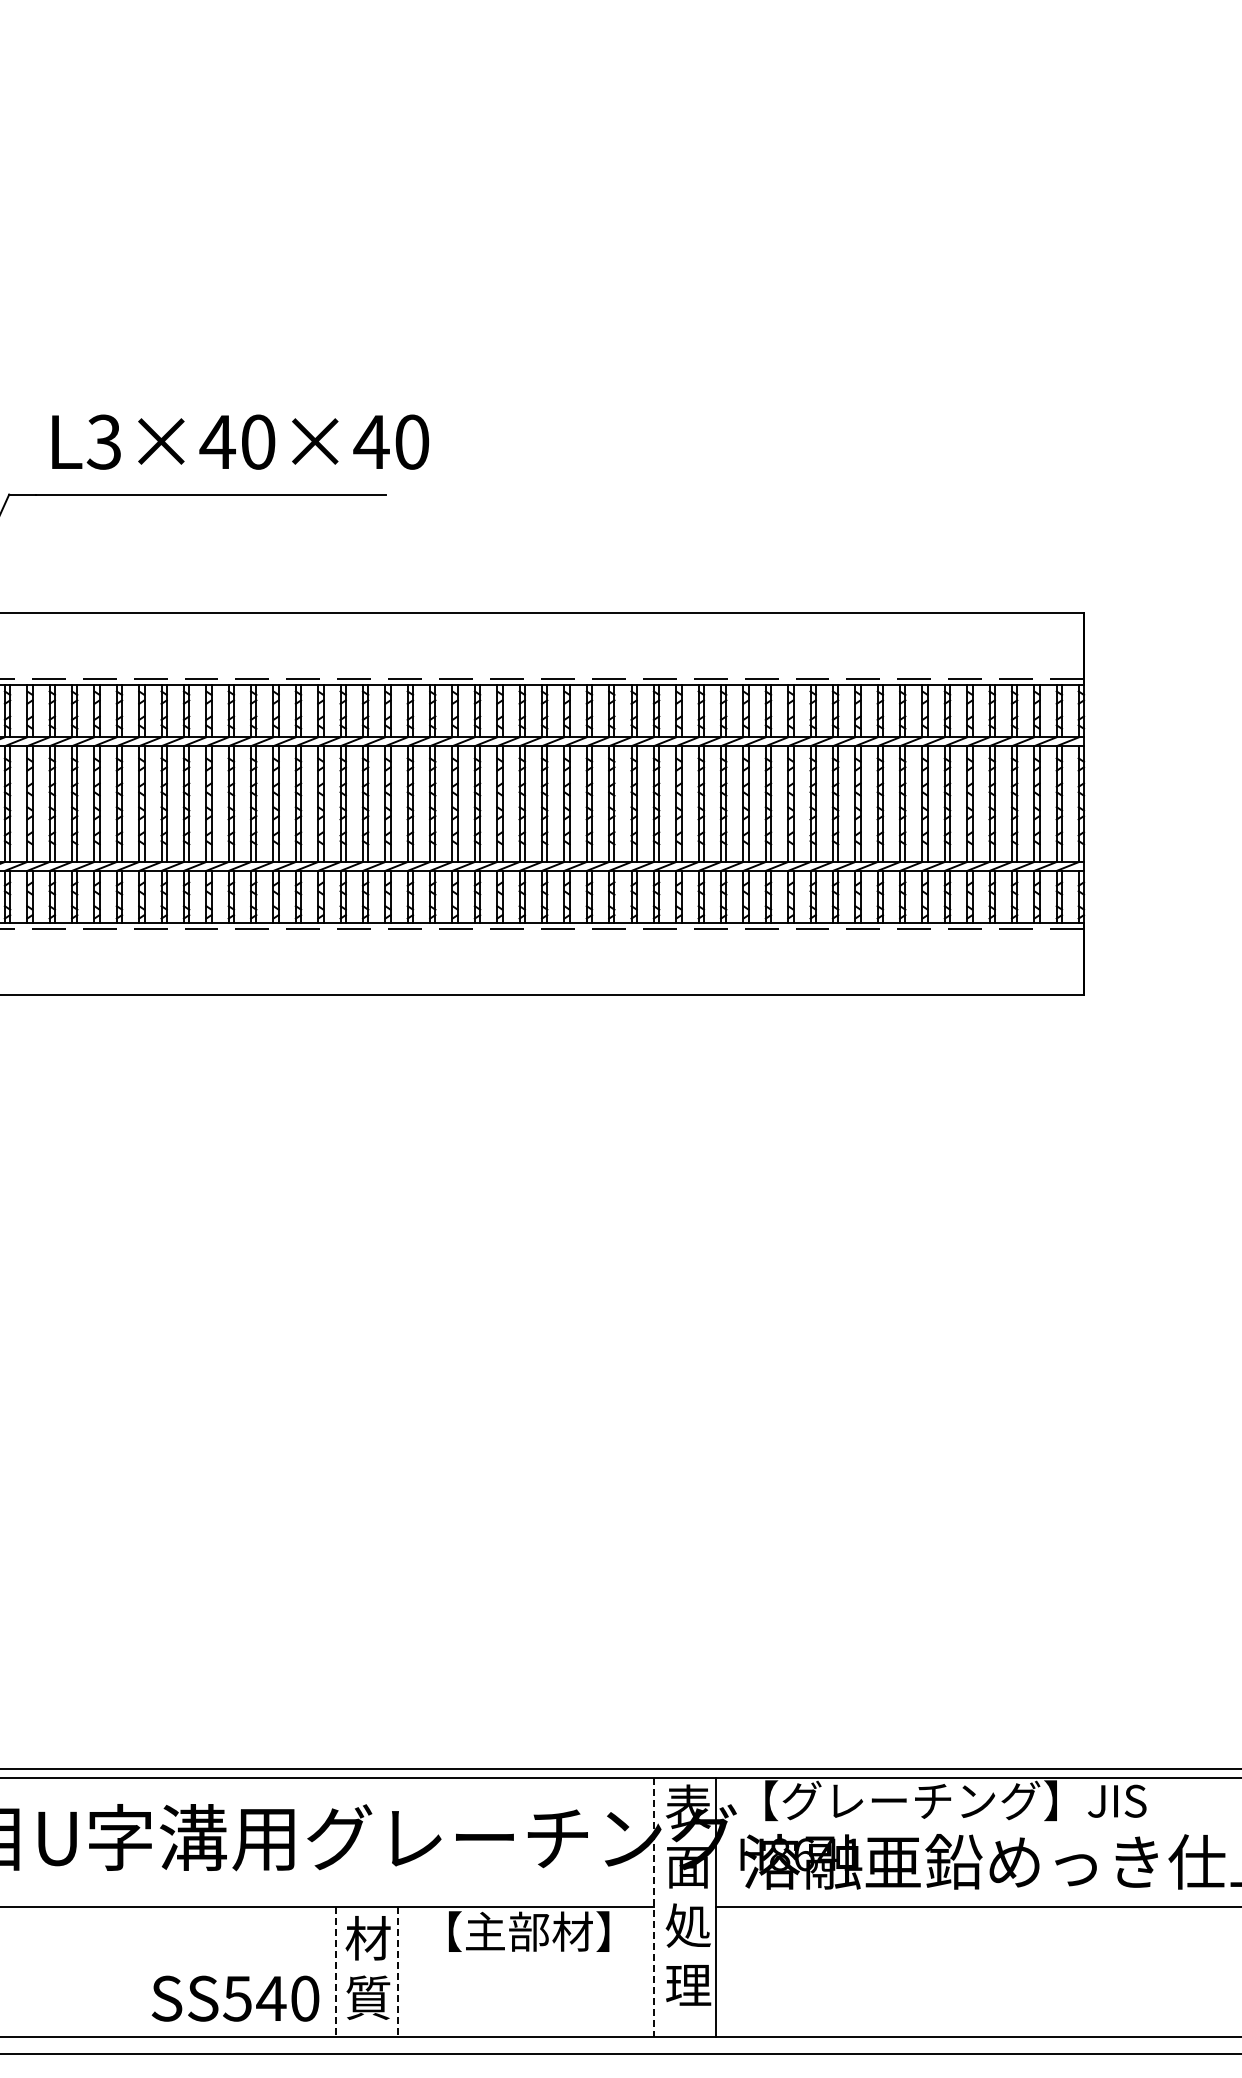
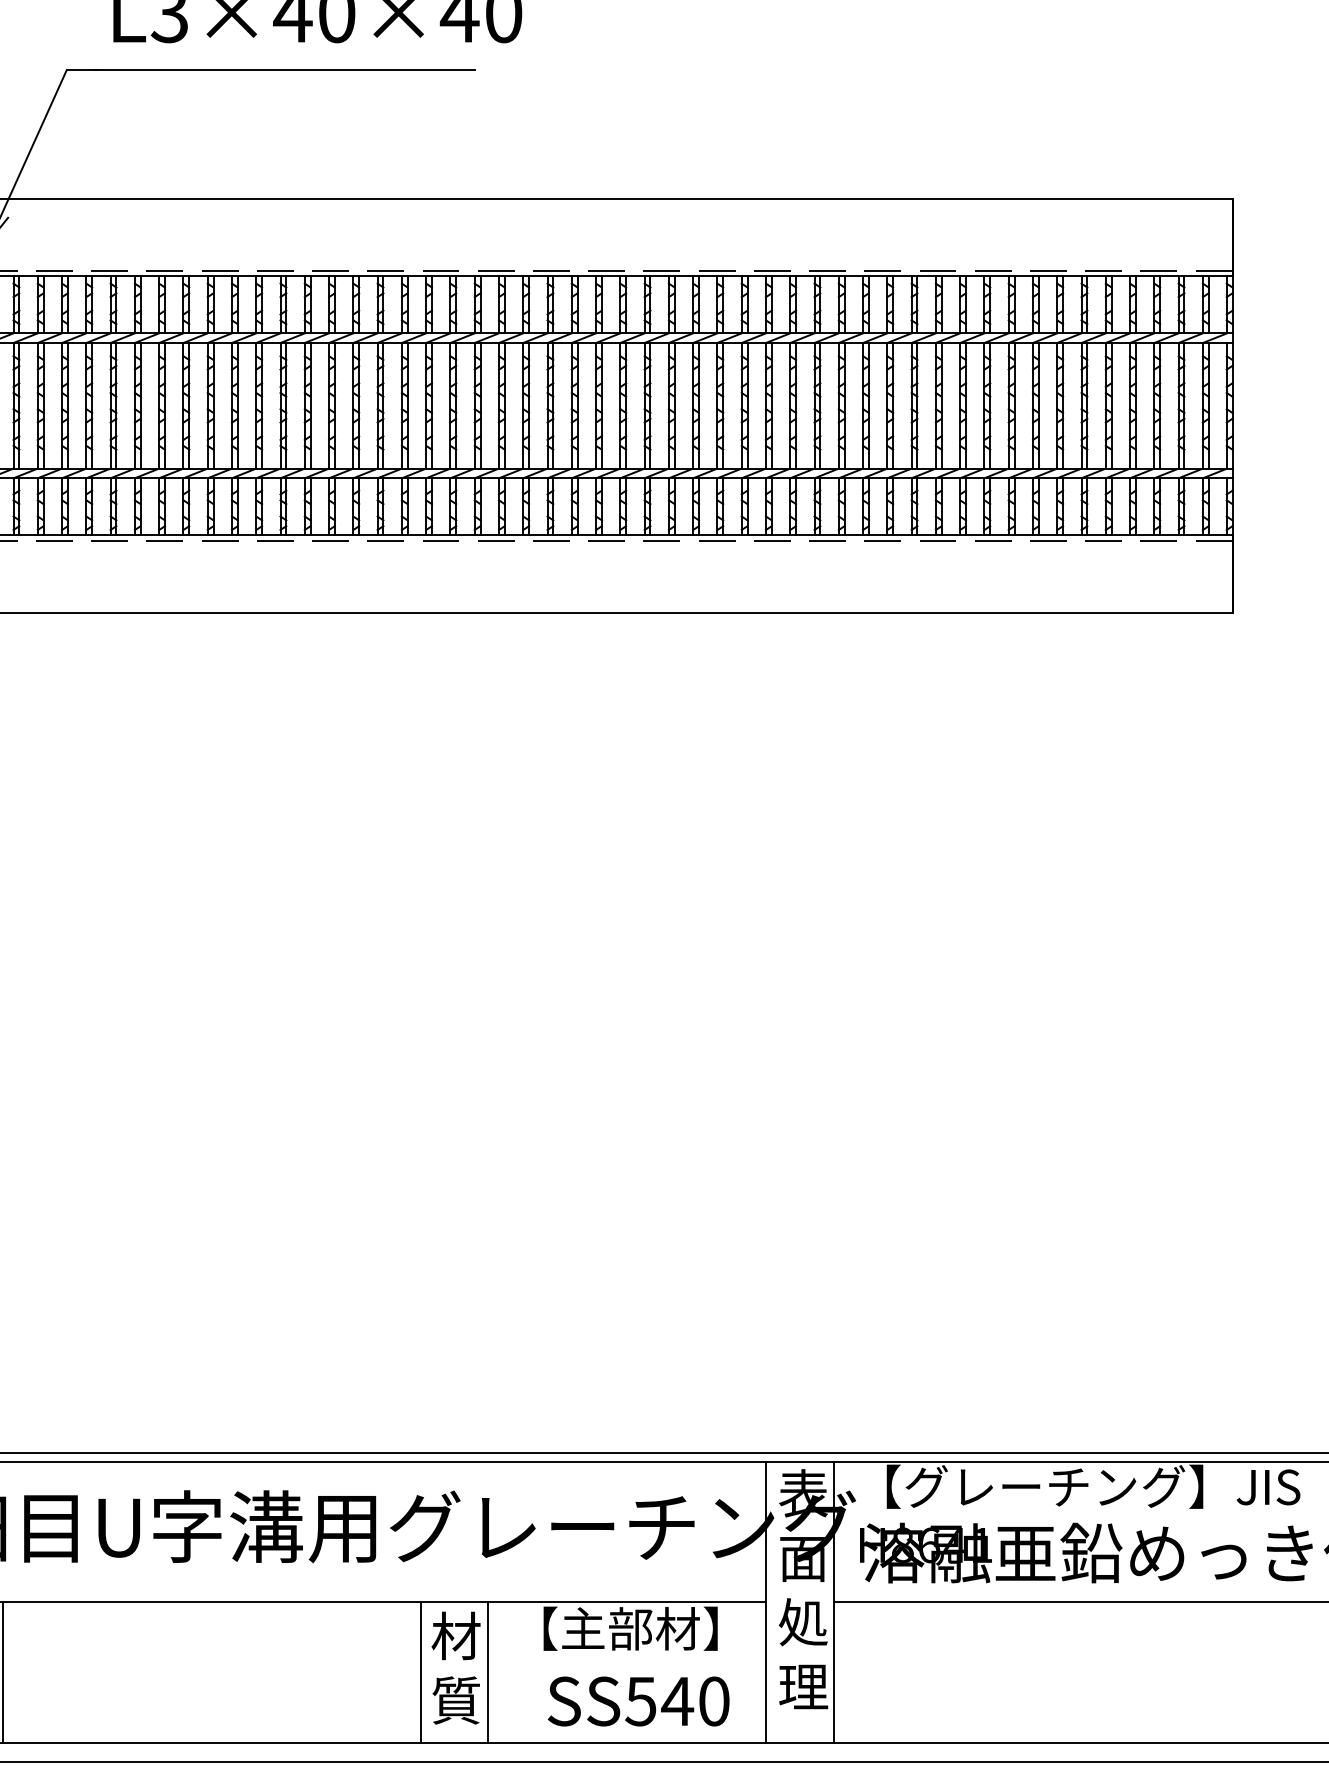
line: (653, 1907) -> (765, 1602), dashed -> solid
line: (335, 1971) -> (420, 1671), dashed -> solid
line: (397, 1971) -> (487, 1671), dashed -> solid
text: (235, 1998) -> (638, 1701), moved

